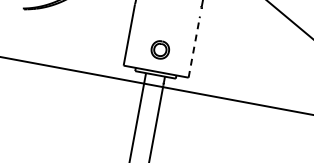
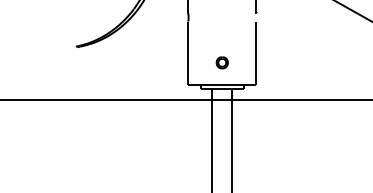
line: (194, 47) -> (256, 53), dashed -> solid
part: (159, 49) -> (221, 62), size x0.62

